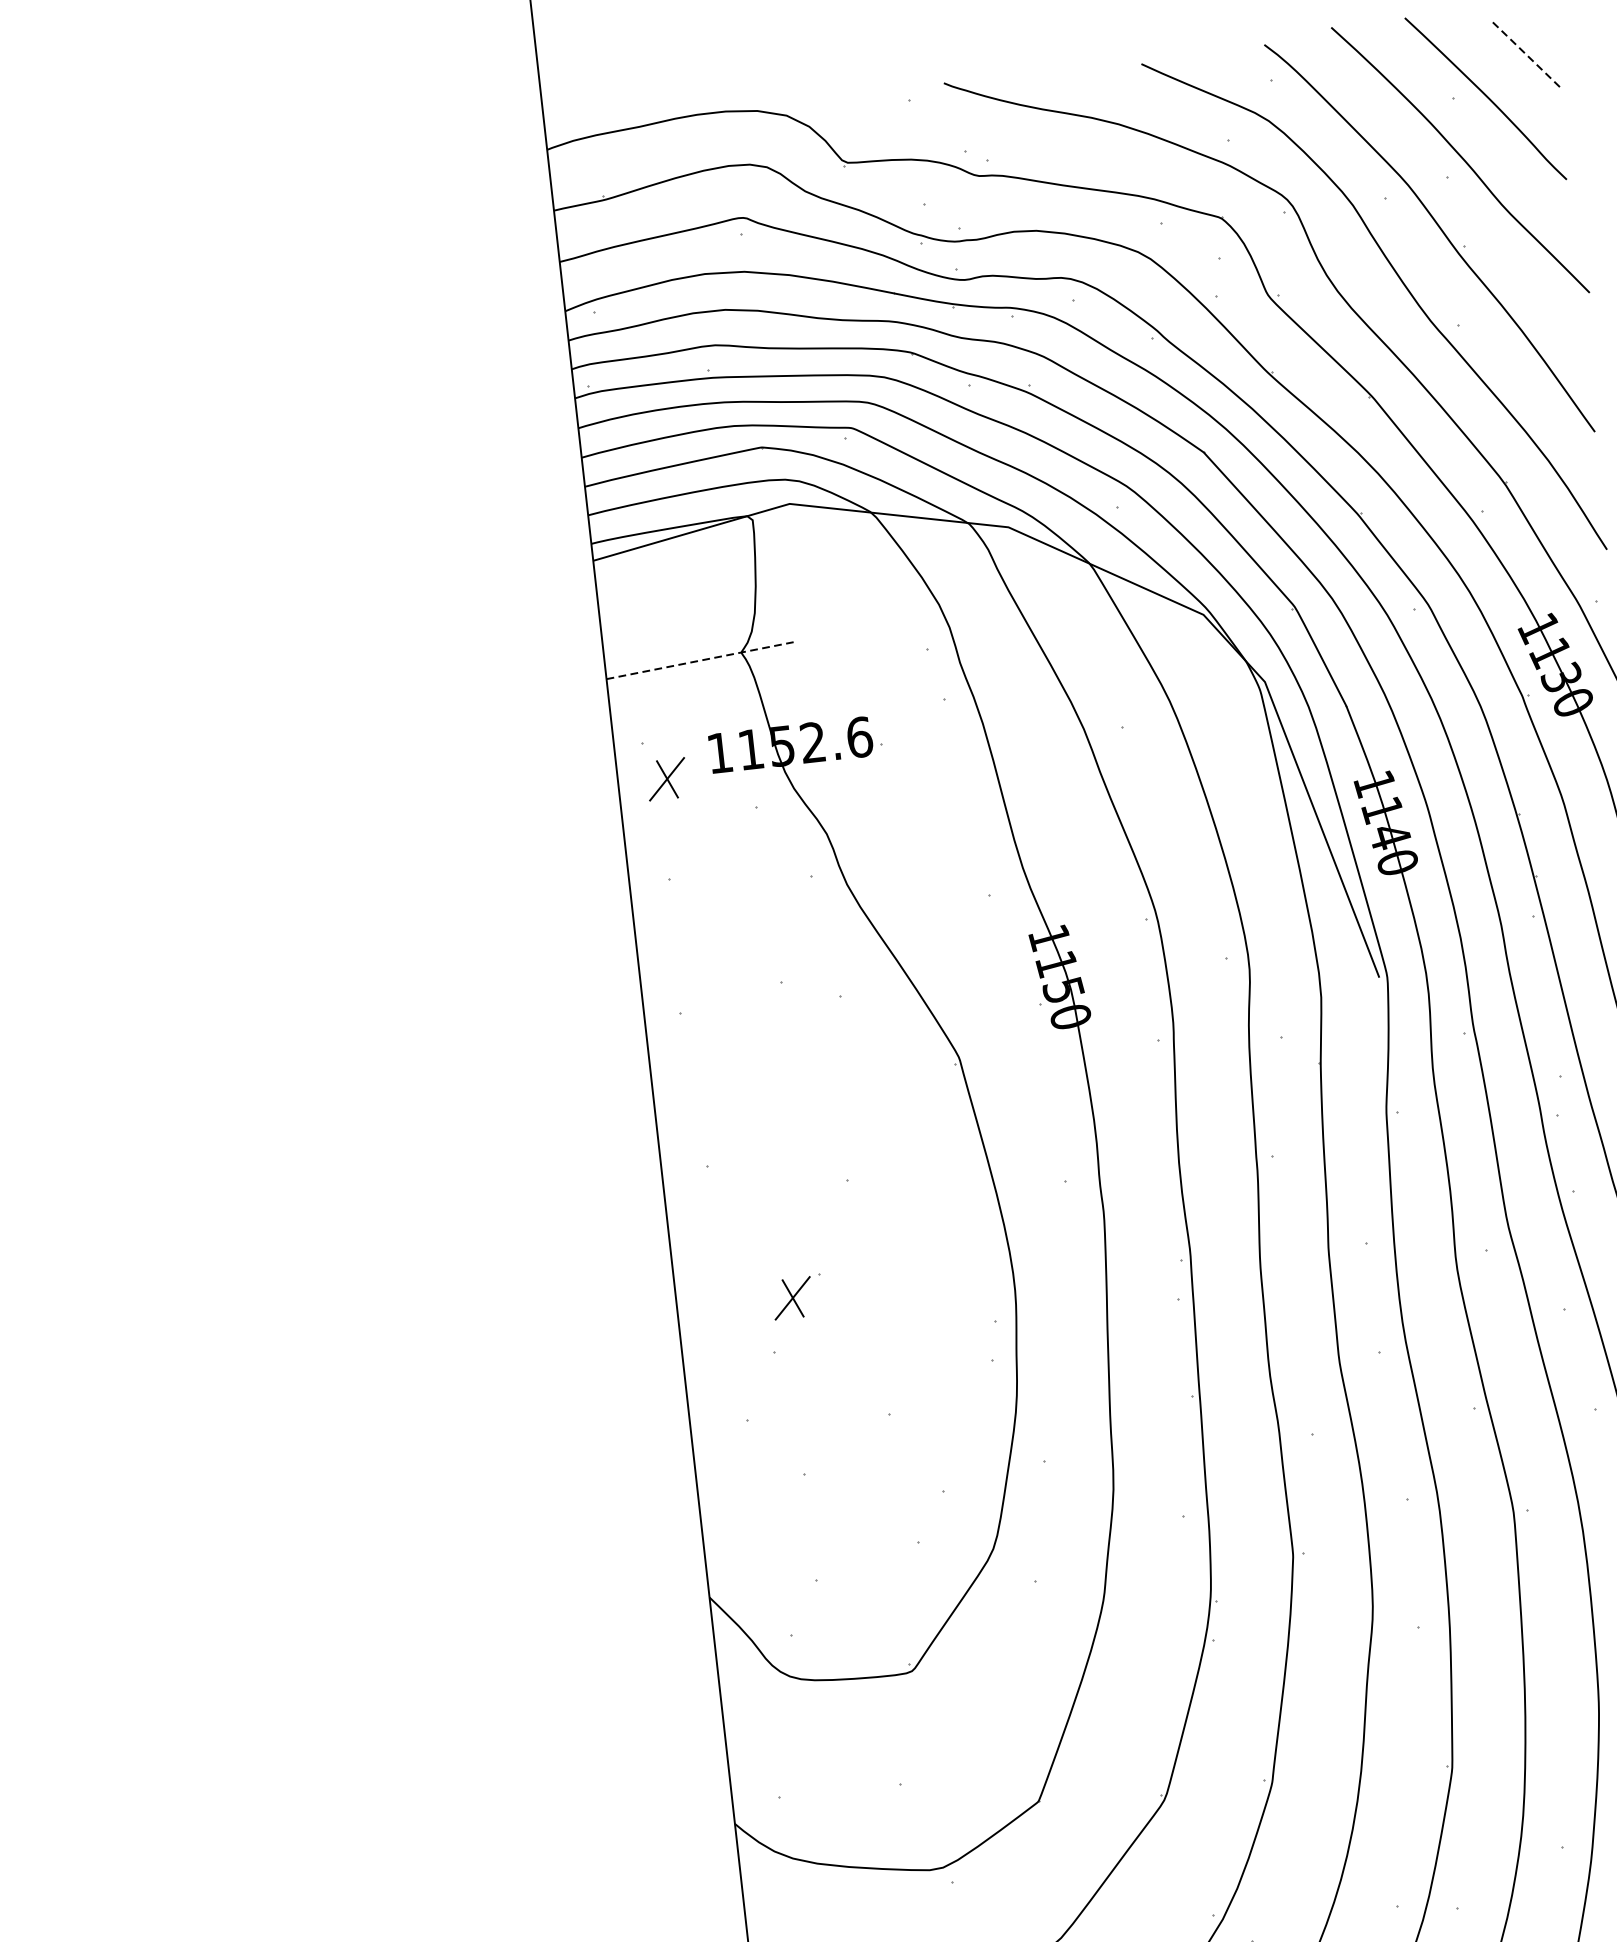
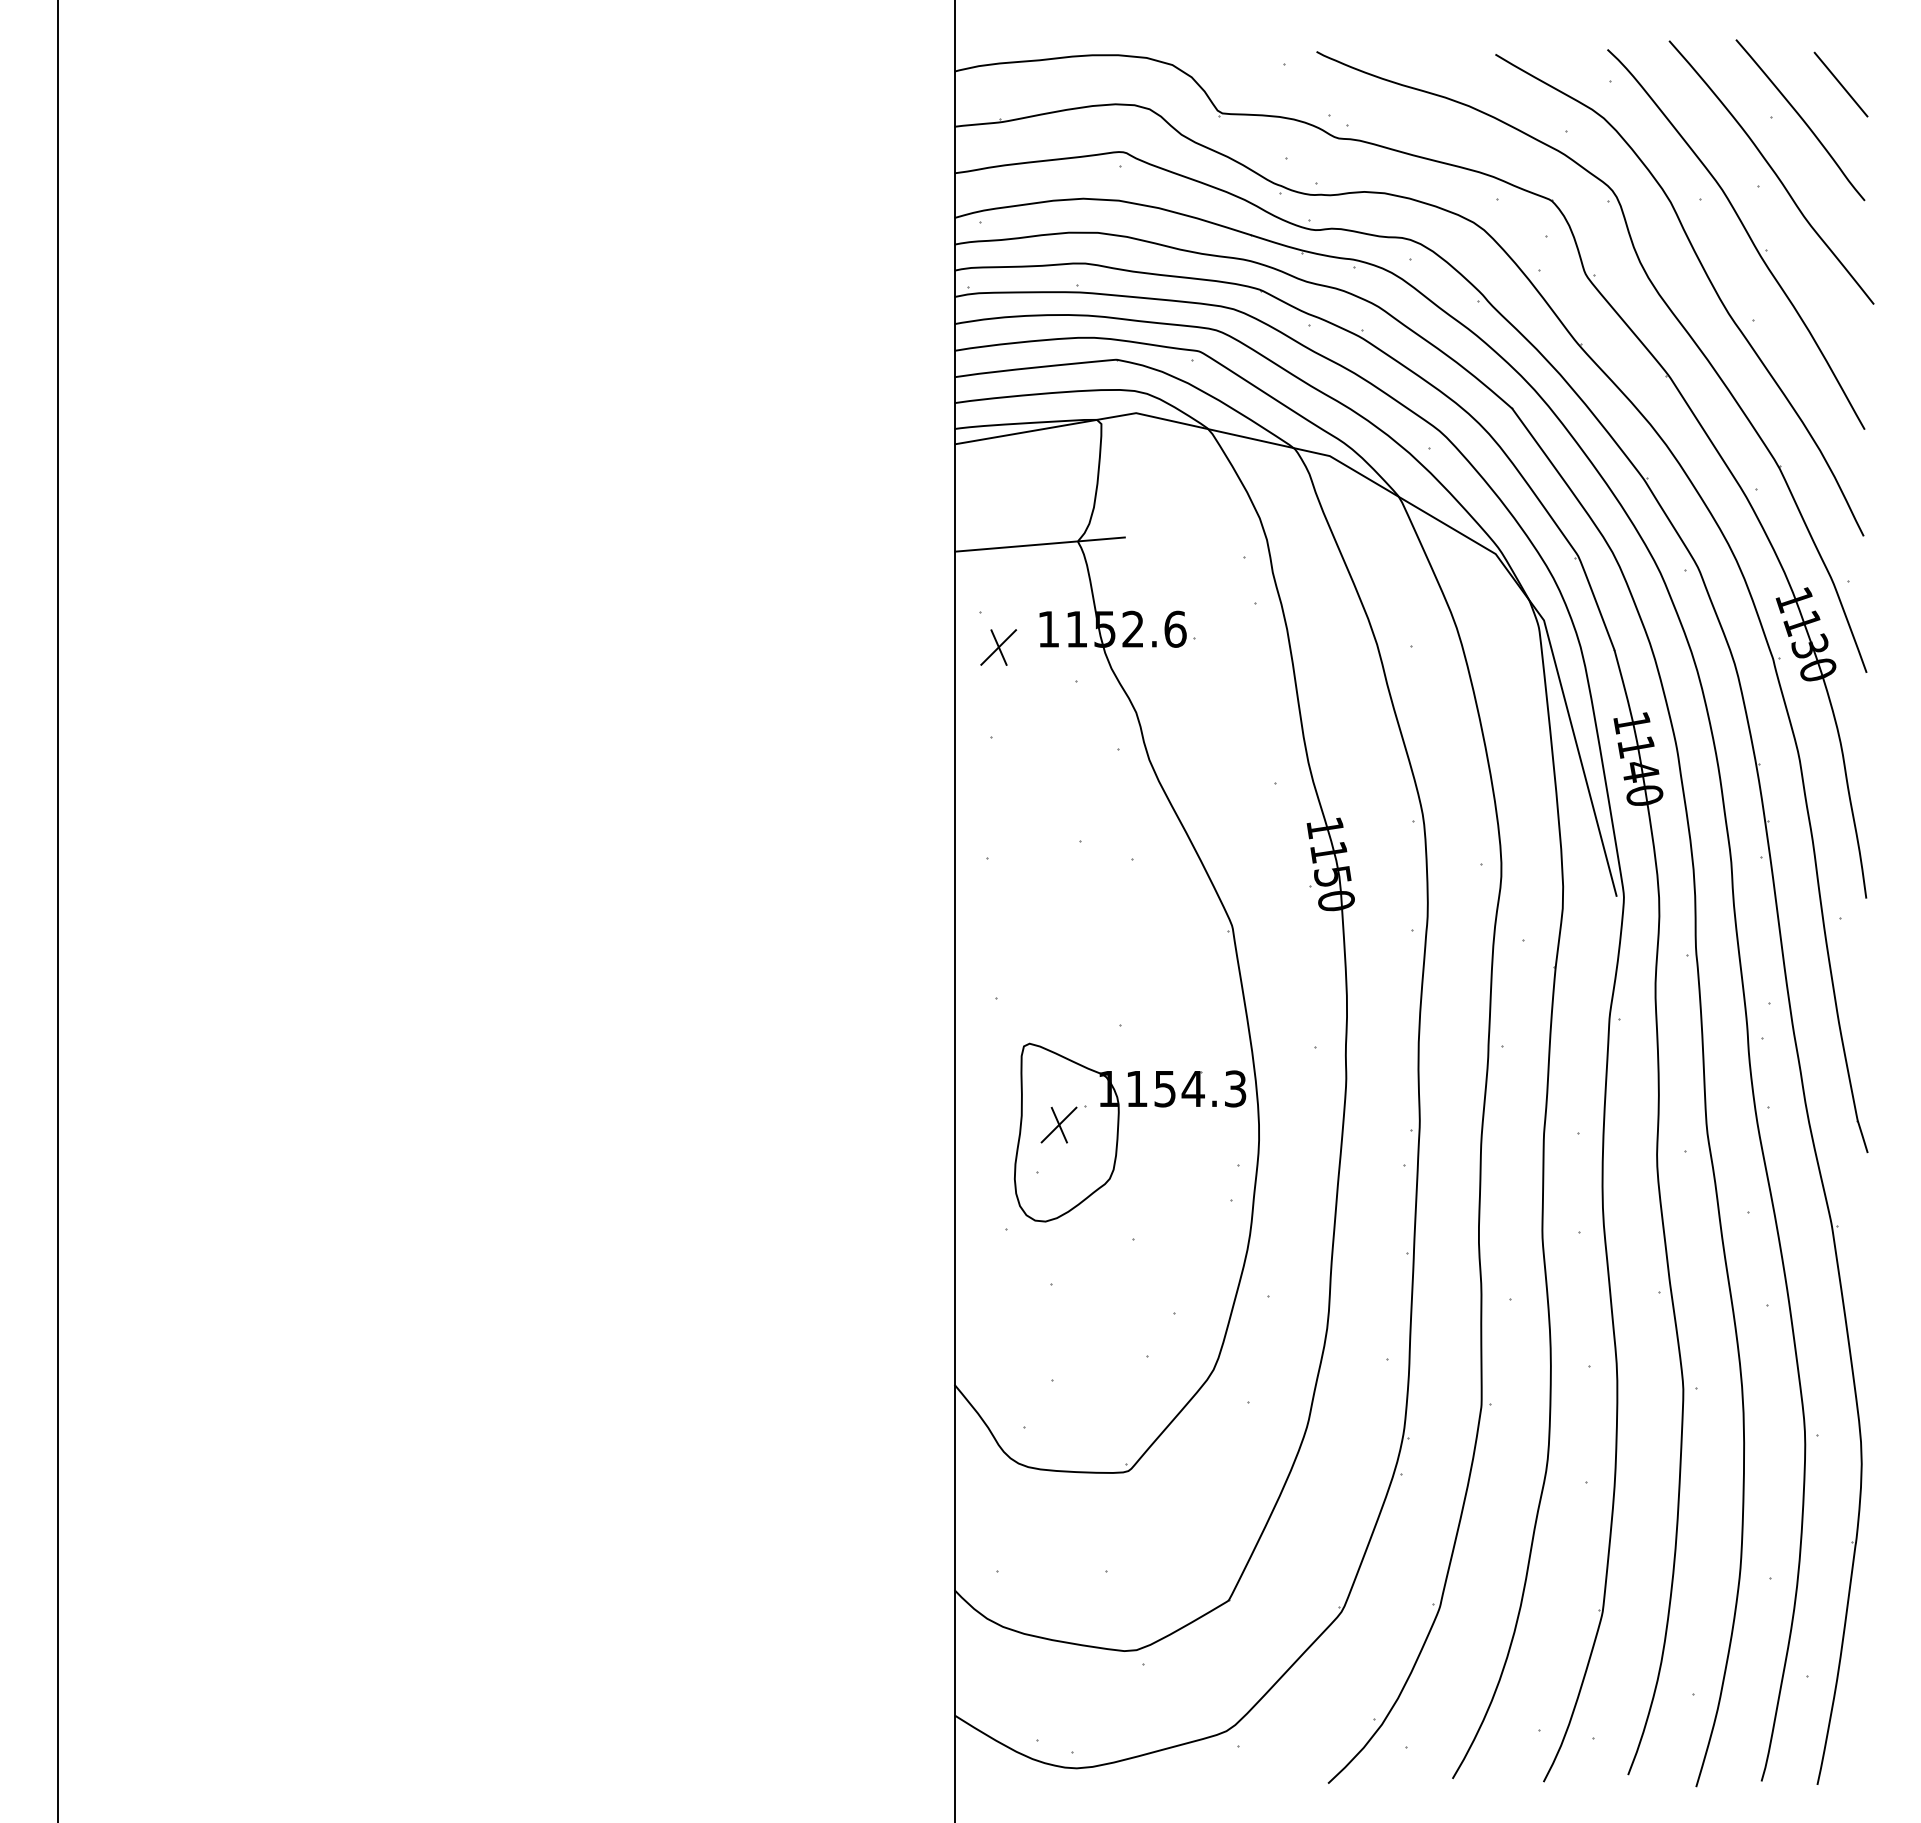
line: (1525, 53) -> (1840, 83), dashed -> solid
line: (700, 660) -> (1040, 544), dashed -> solid
part: (859, 1299) -> (1118, 1132), added

